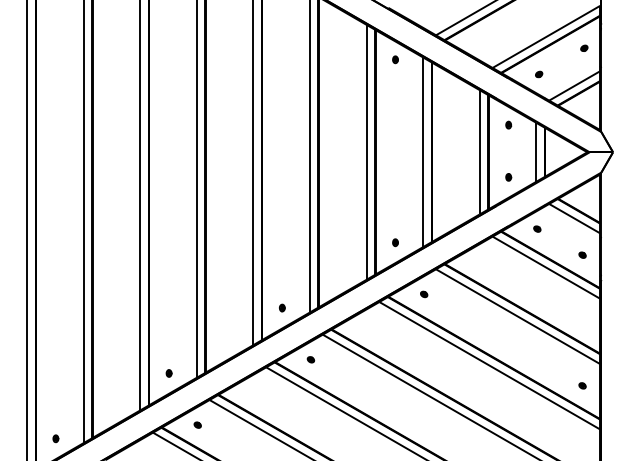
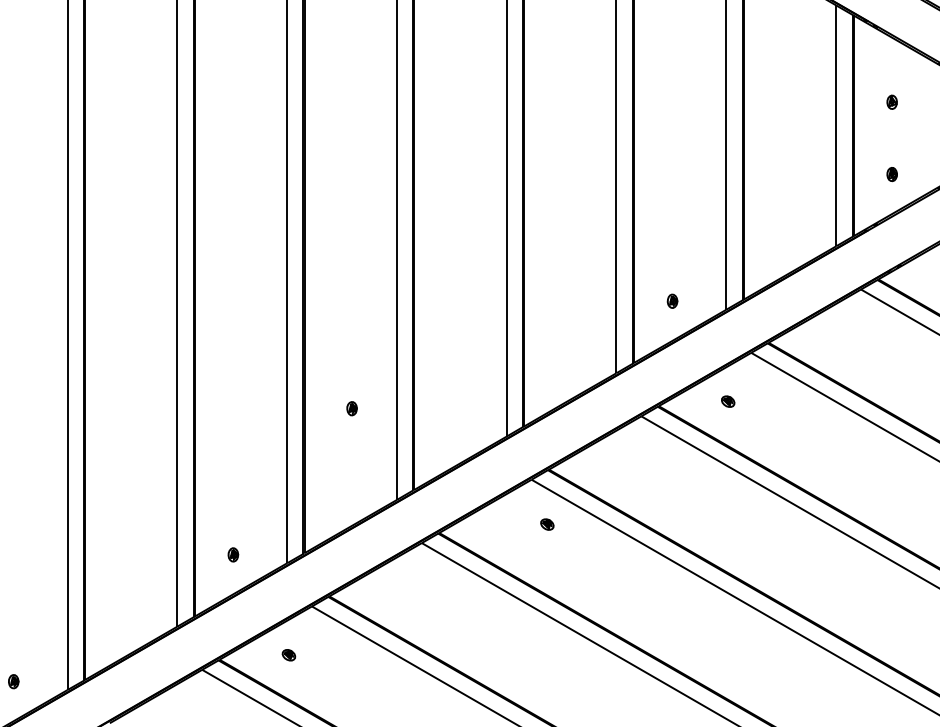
part: (508, 124) -> (891, 101), moved
part: (282, 307) -> (352, 407), moved
part: (310, 359) -> (546, 523), moved

